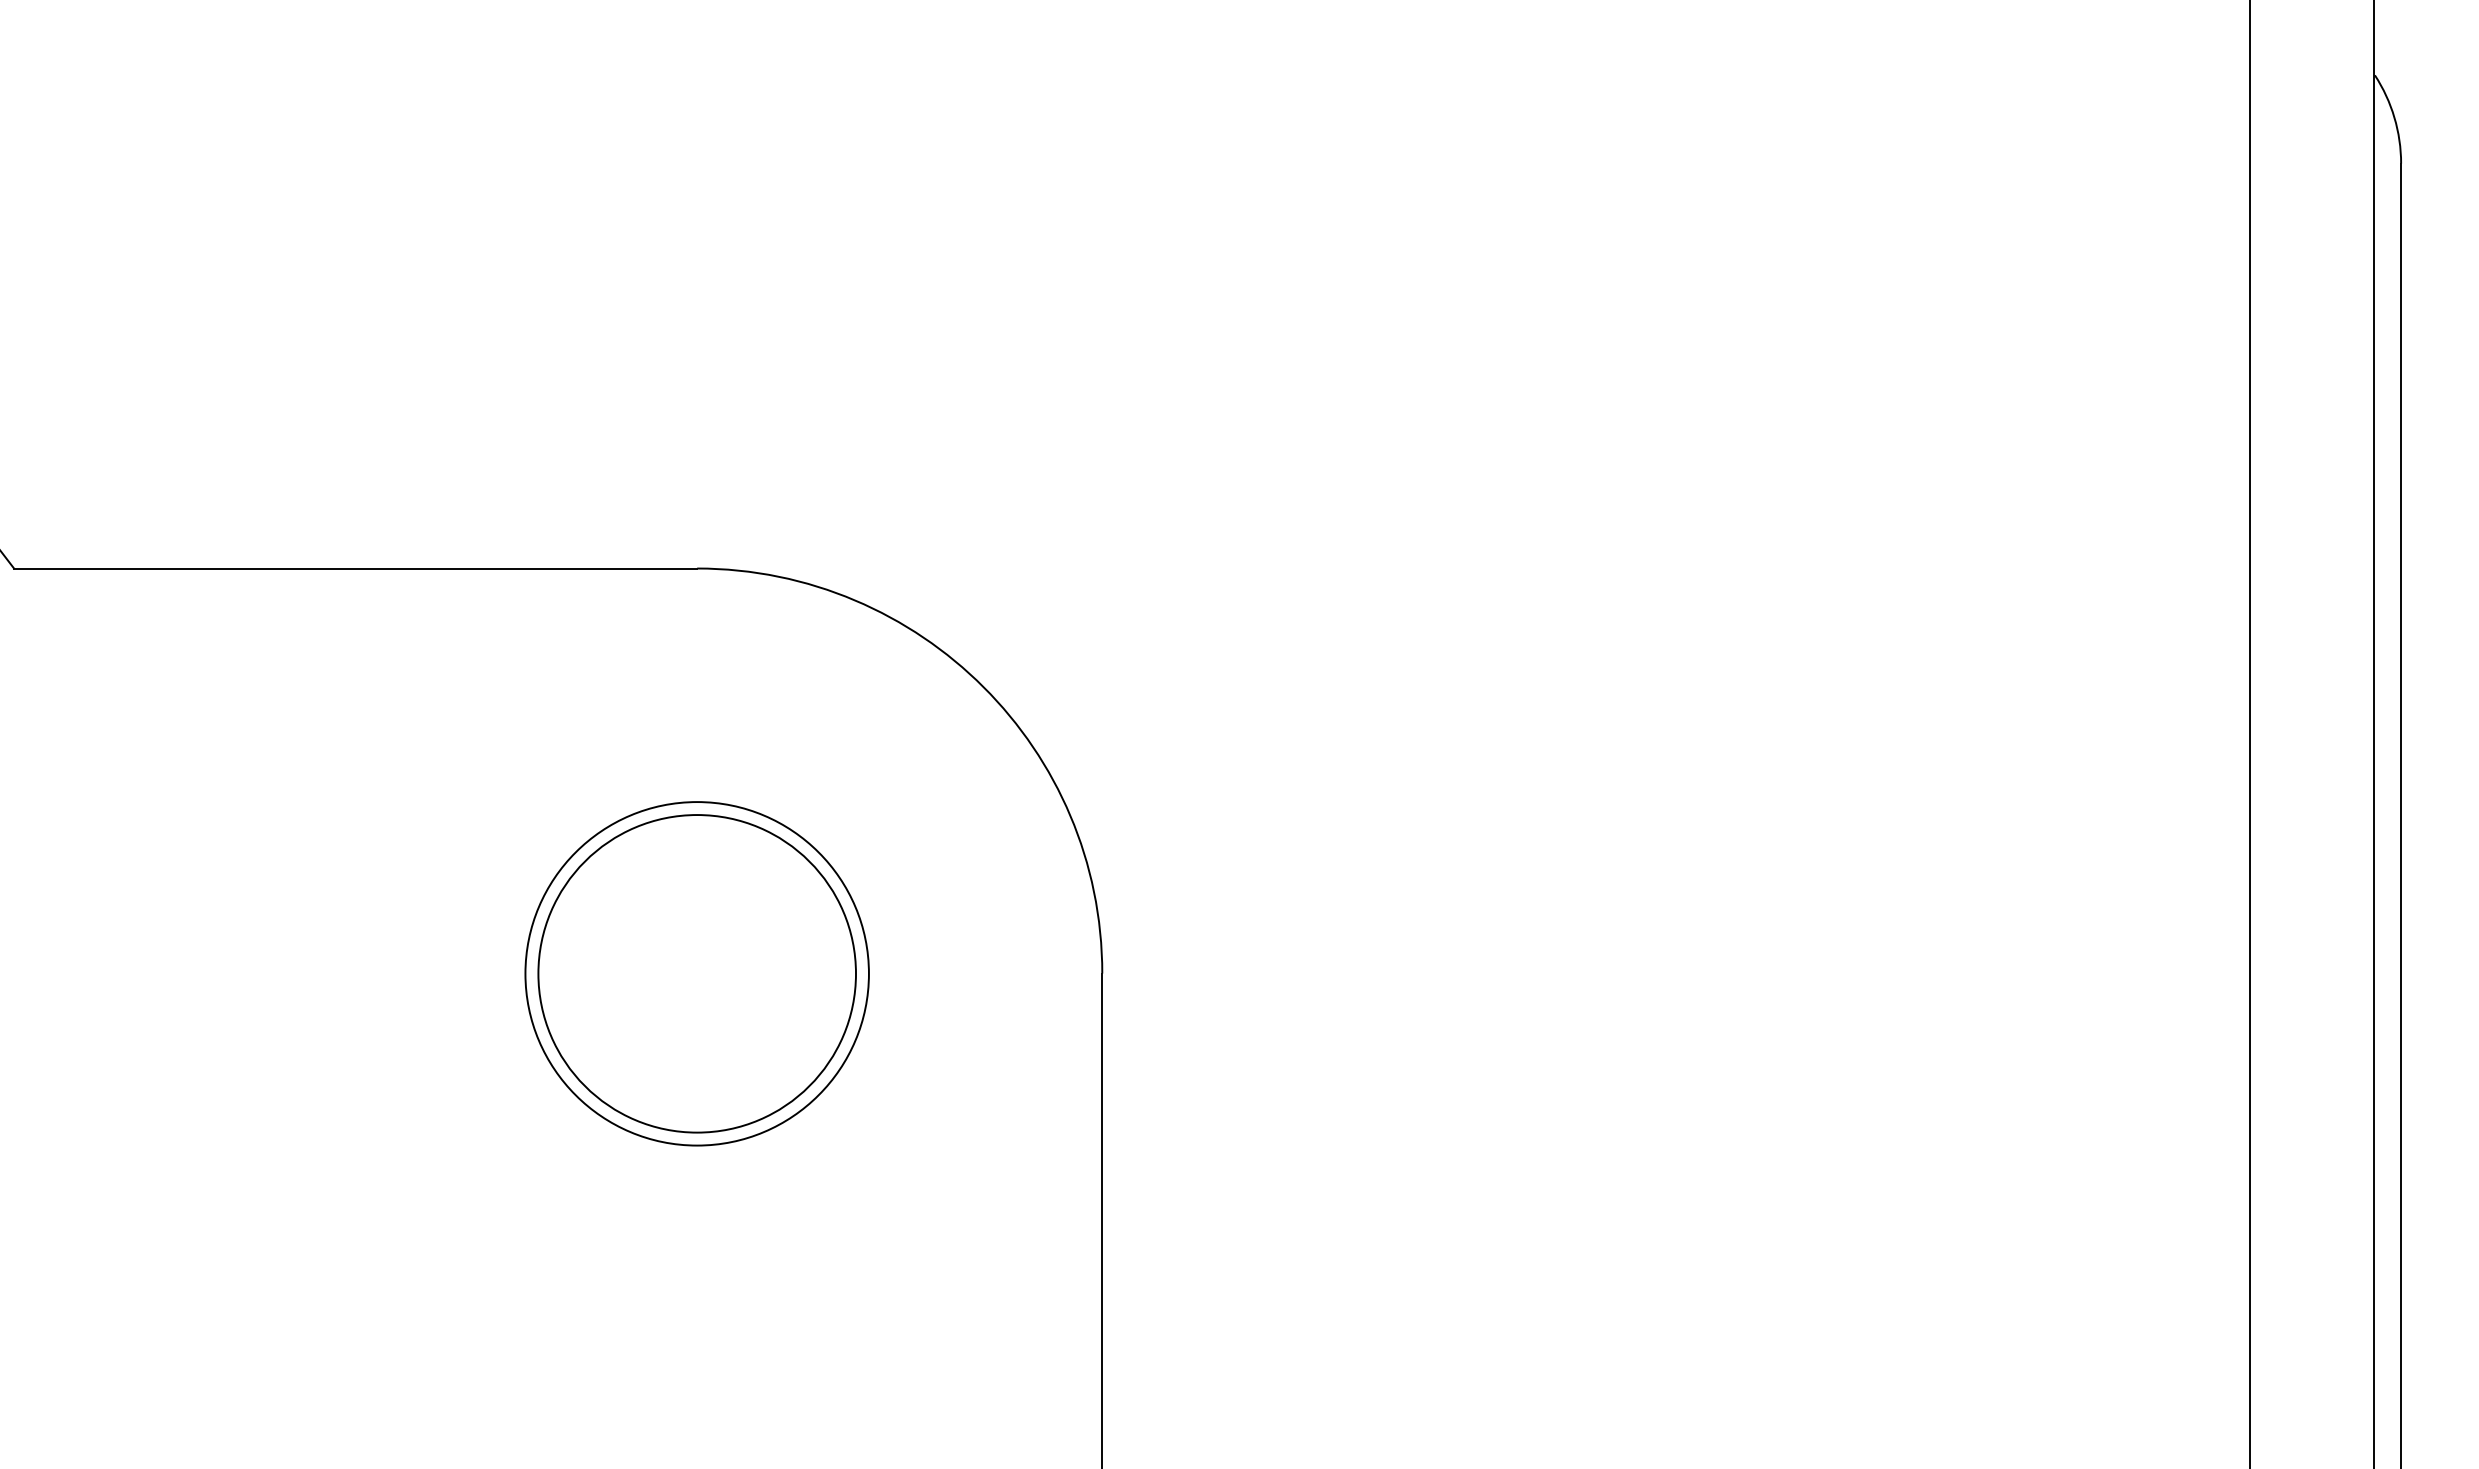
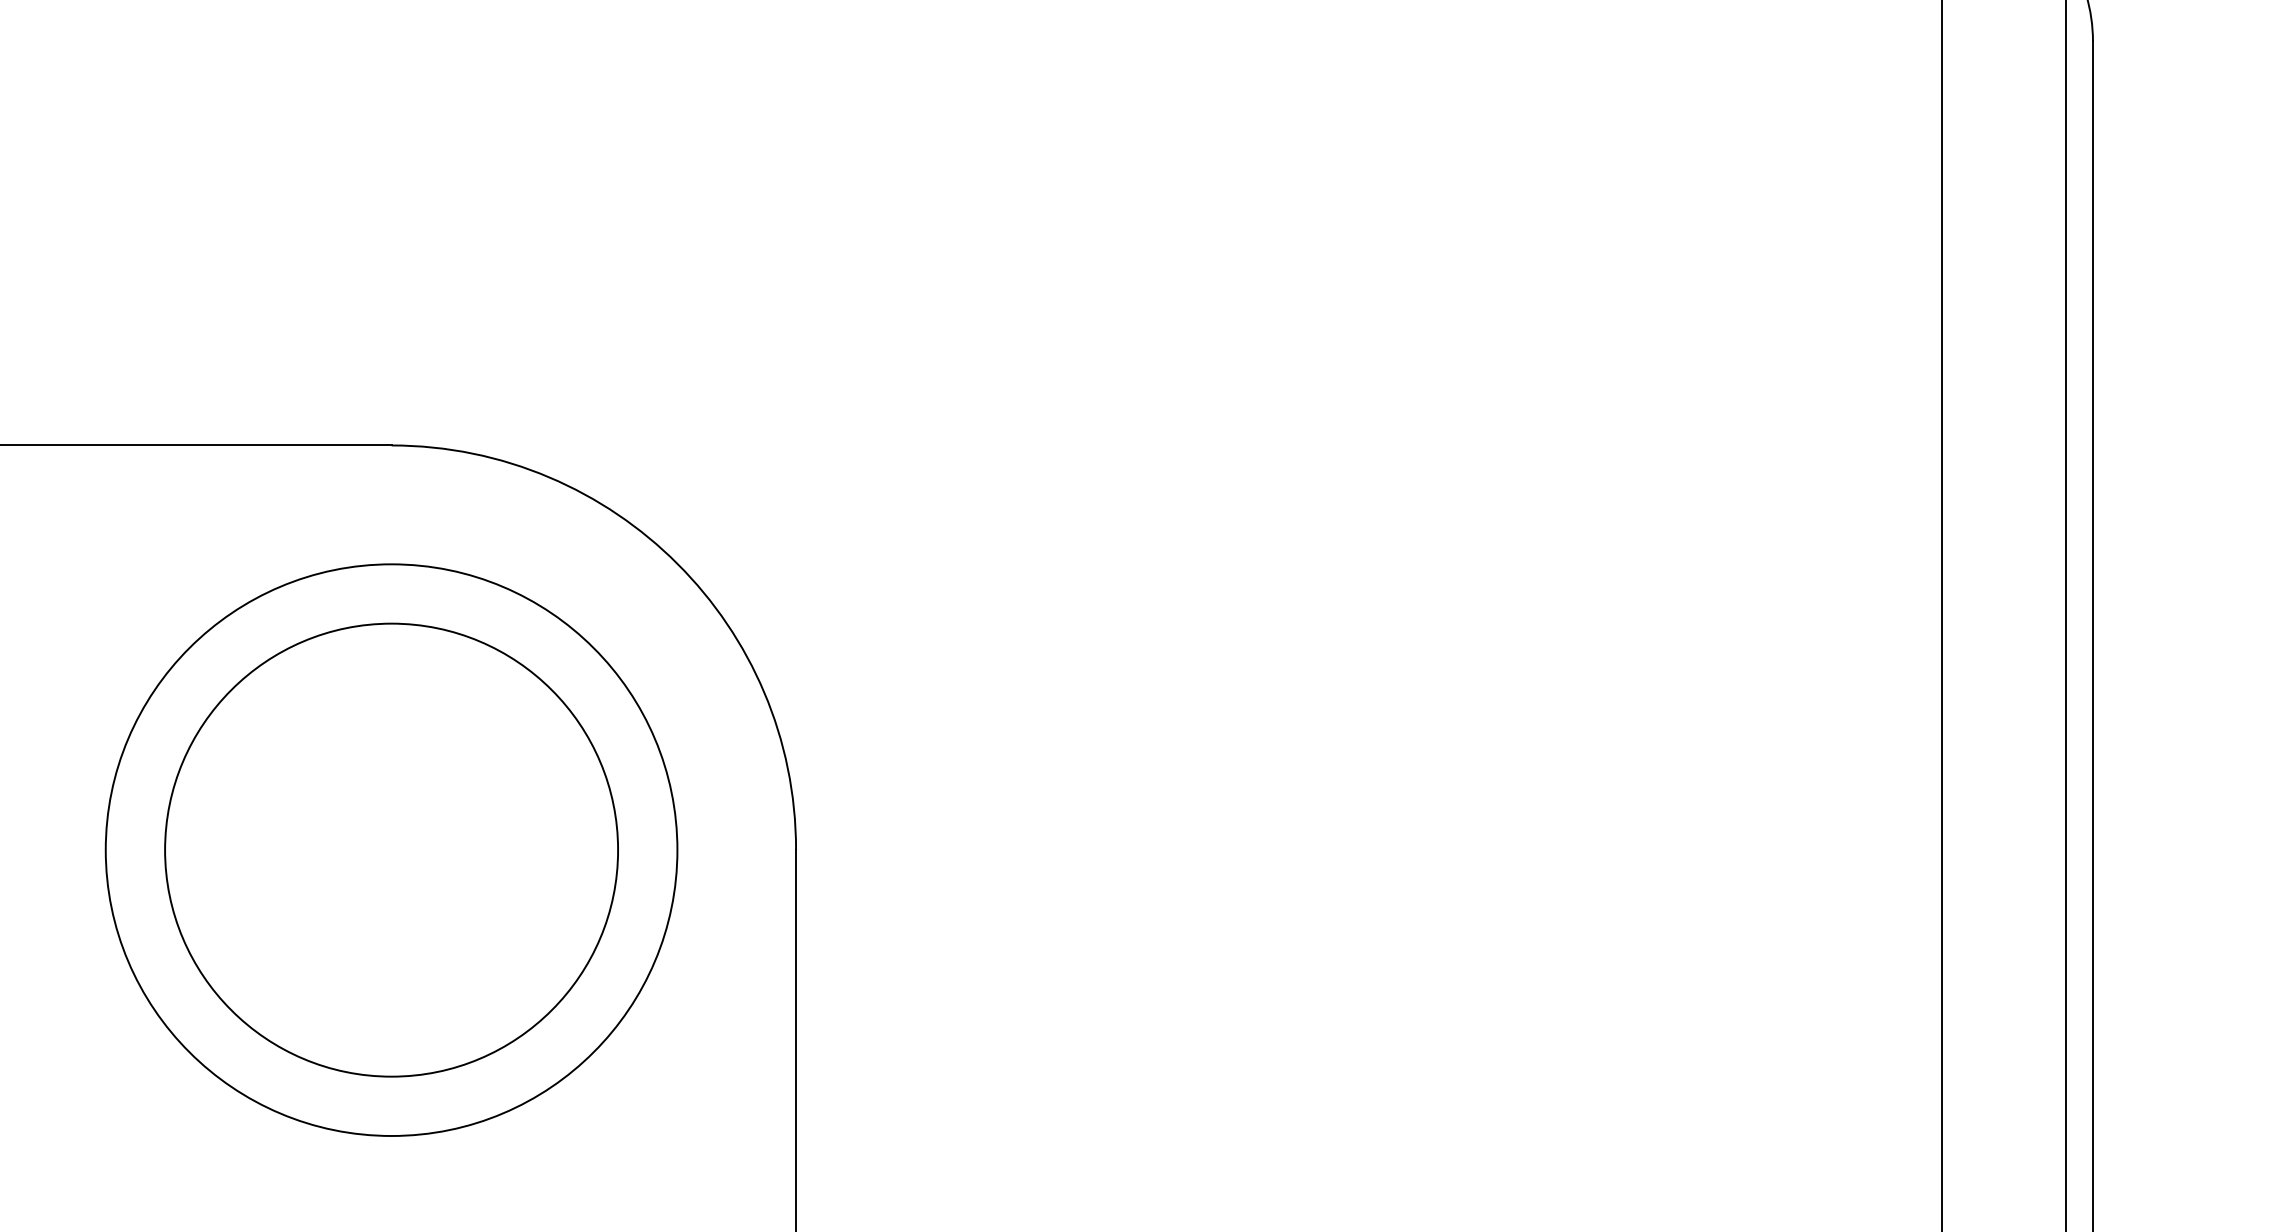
circle: (696, 973) -> (390, 849), size x1.67
circle: (697, 973) -> (391, 849), size x1.43

